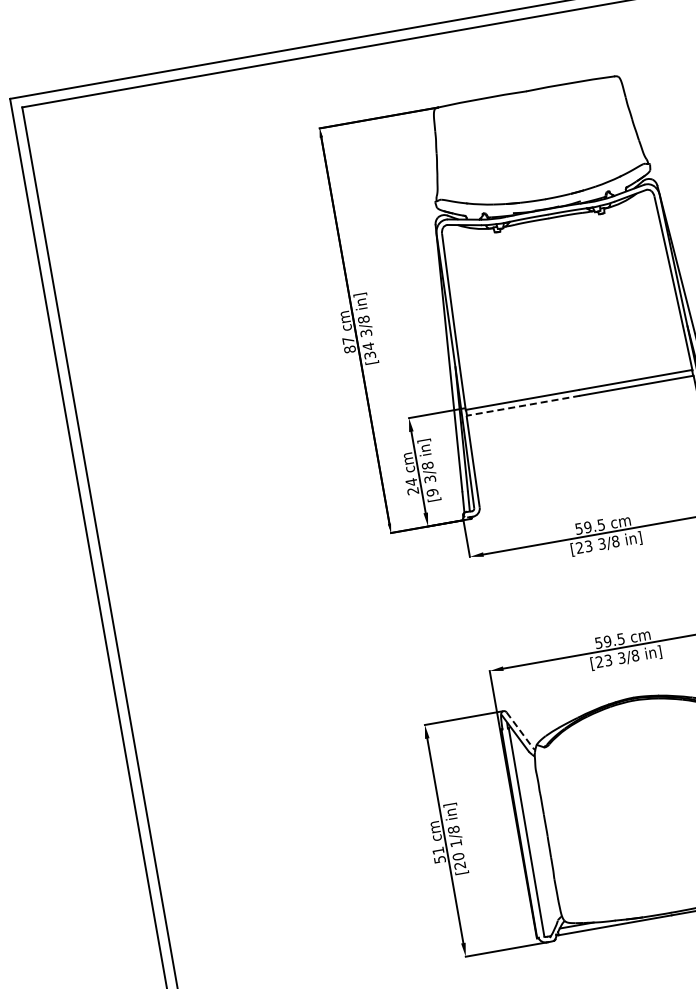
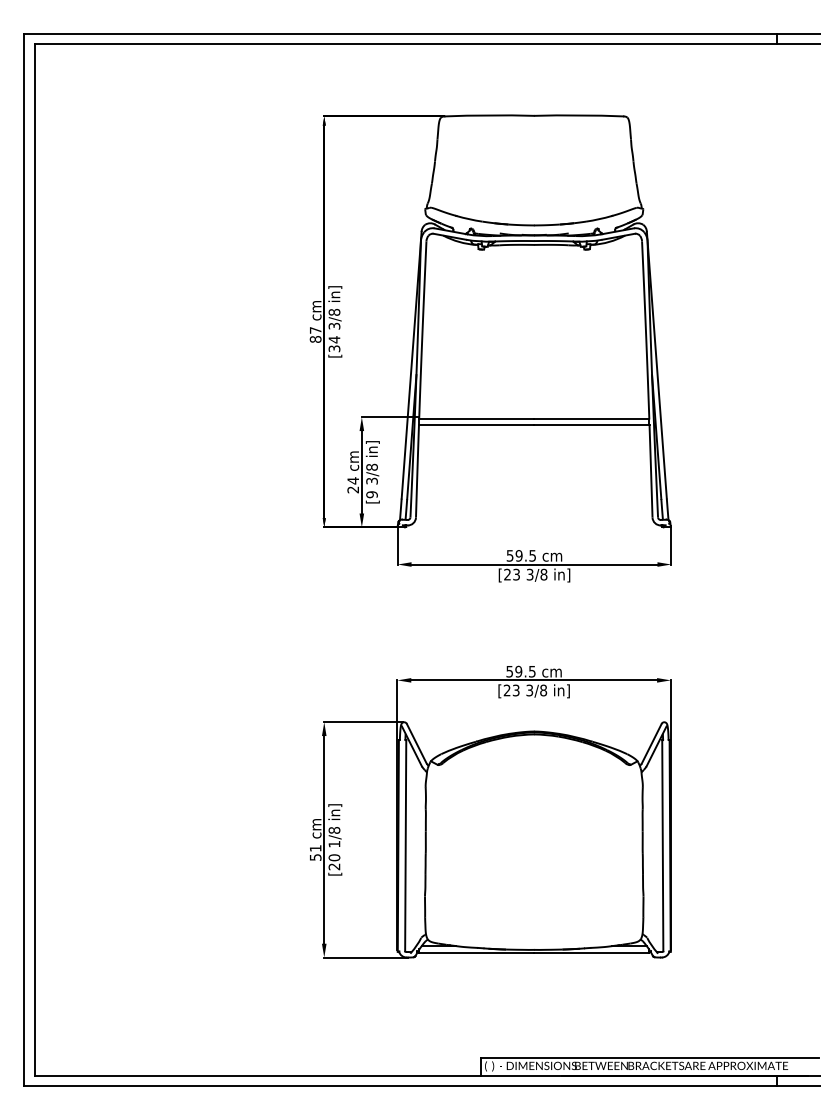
line: (523, 405) -> (476, 424), dashed -> solid
line: (520, 730) -> (417, 744), dashed -> solid

